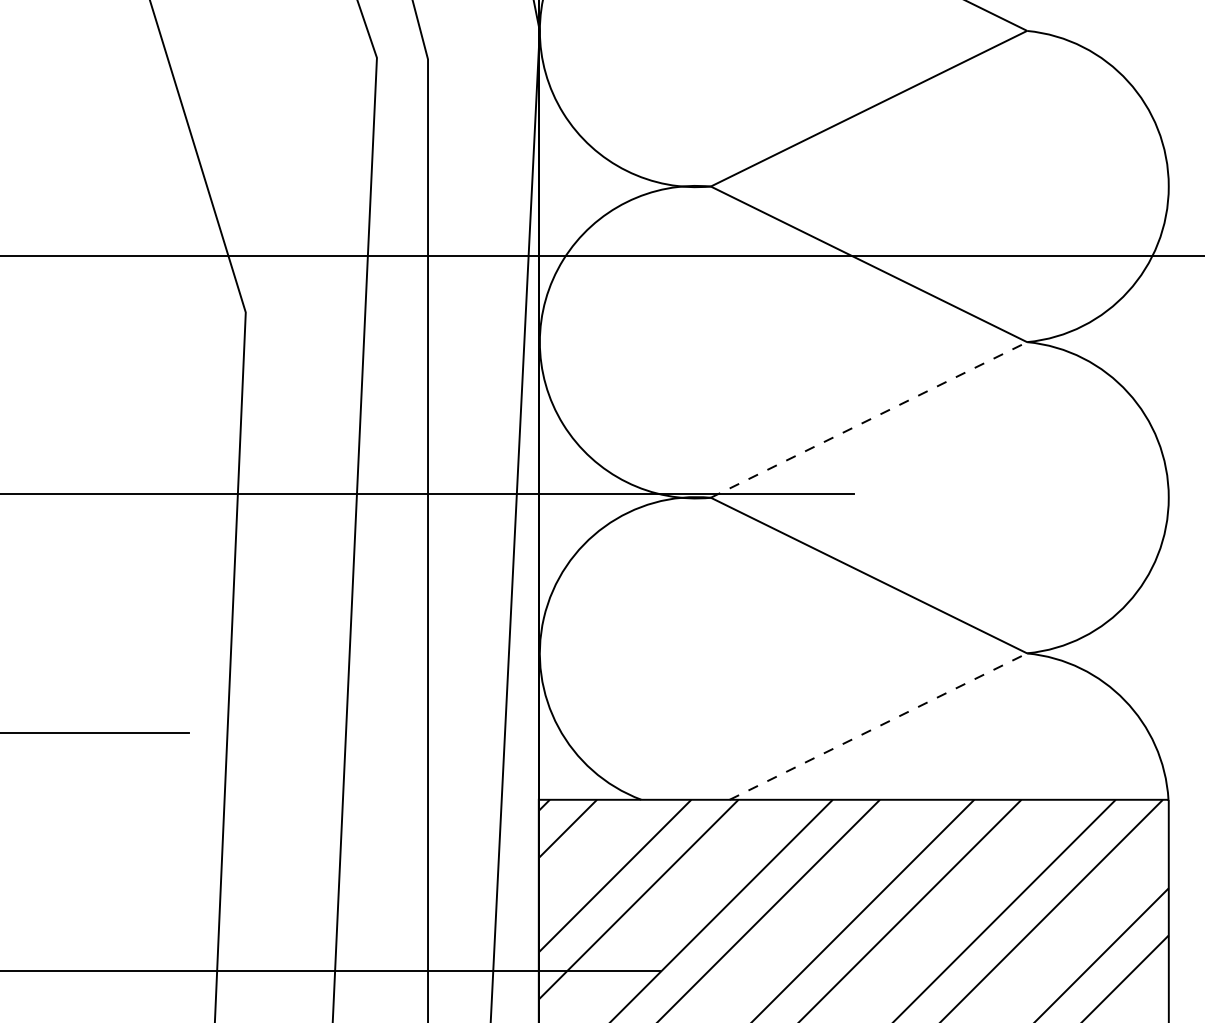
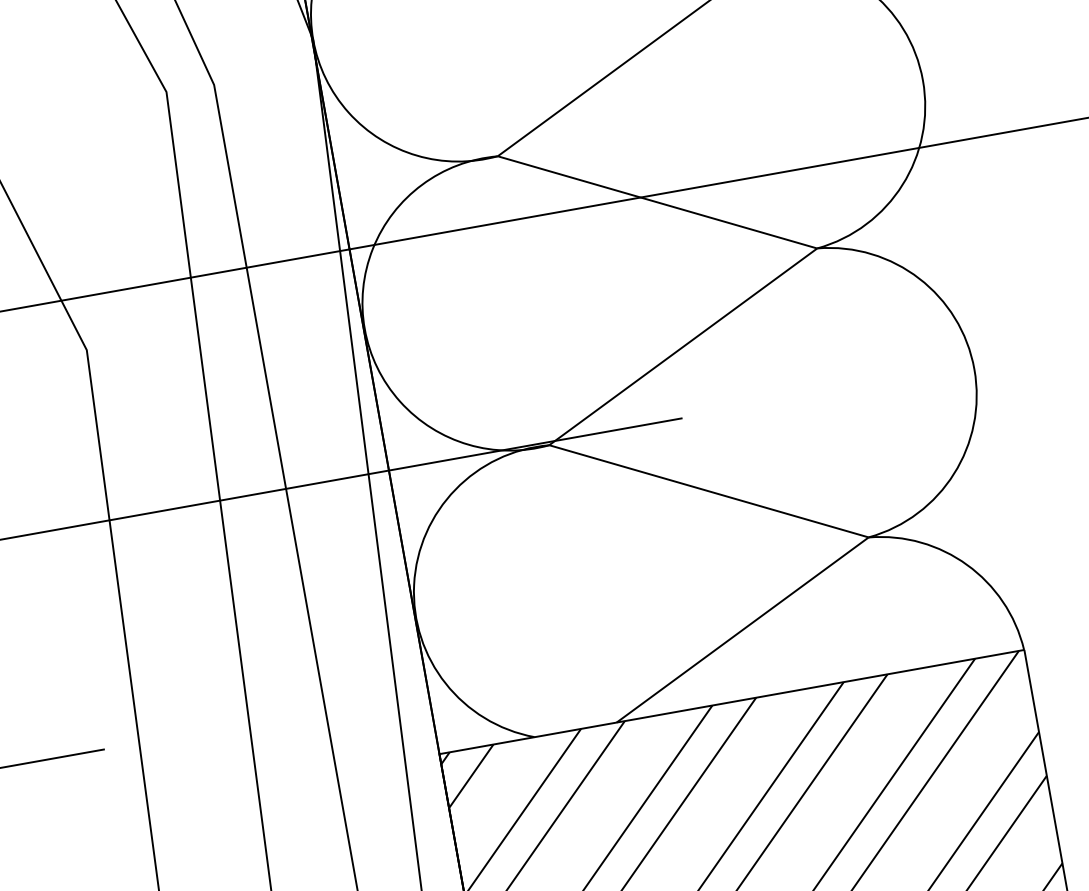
line: (869, 419) -> (683, 346), dashed -> solid
line: (878, 726) -> (742, 629), dashed -> solid

